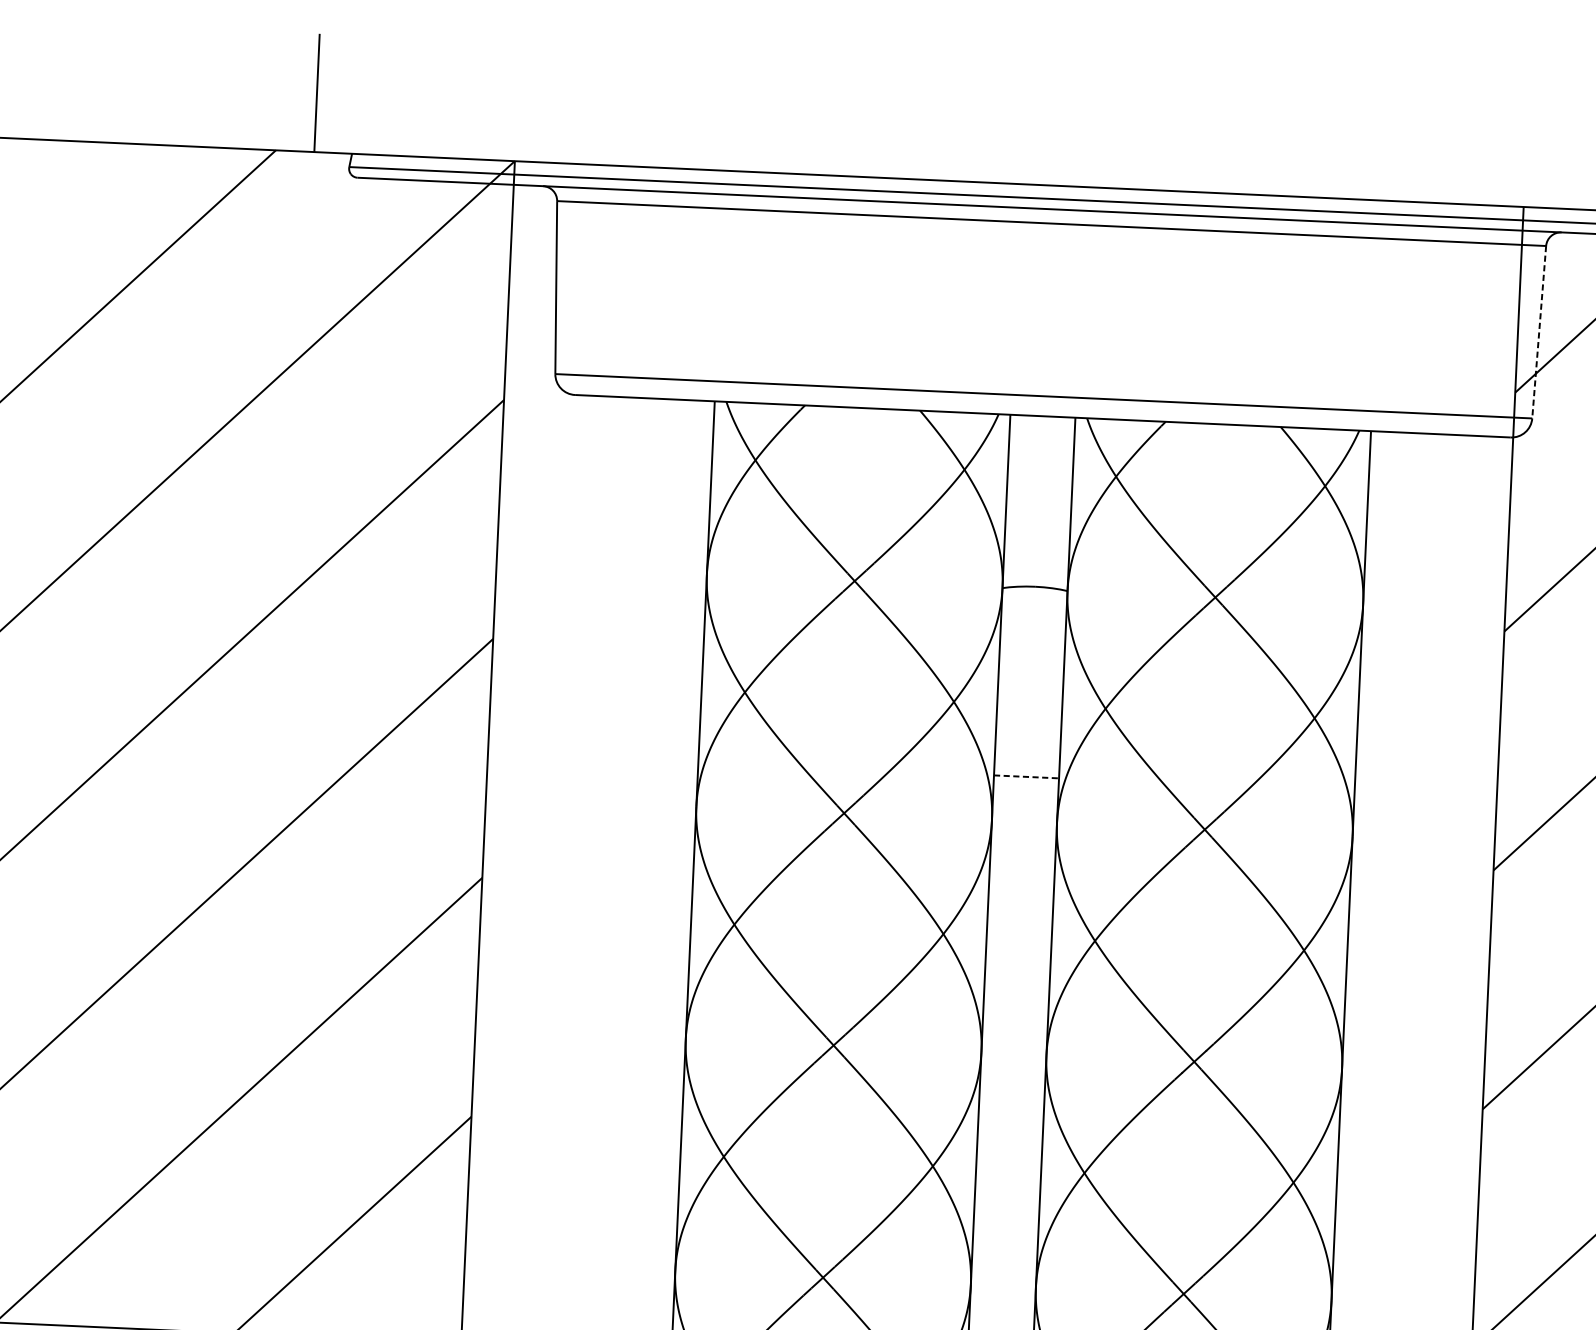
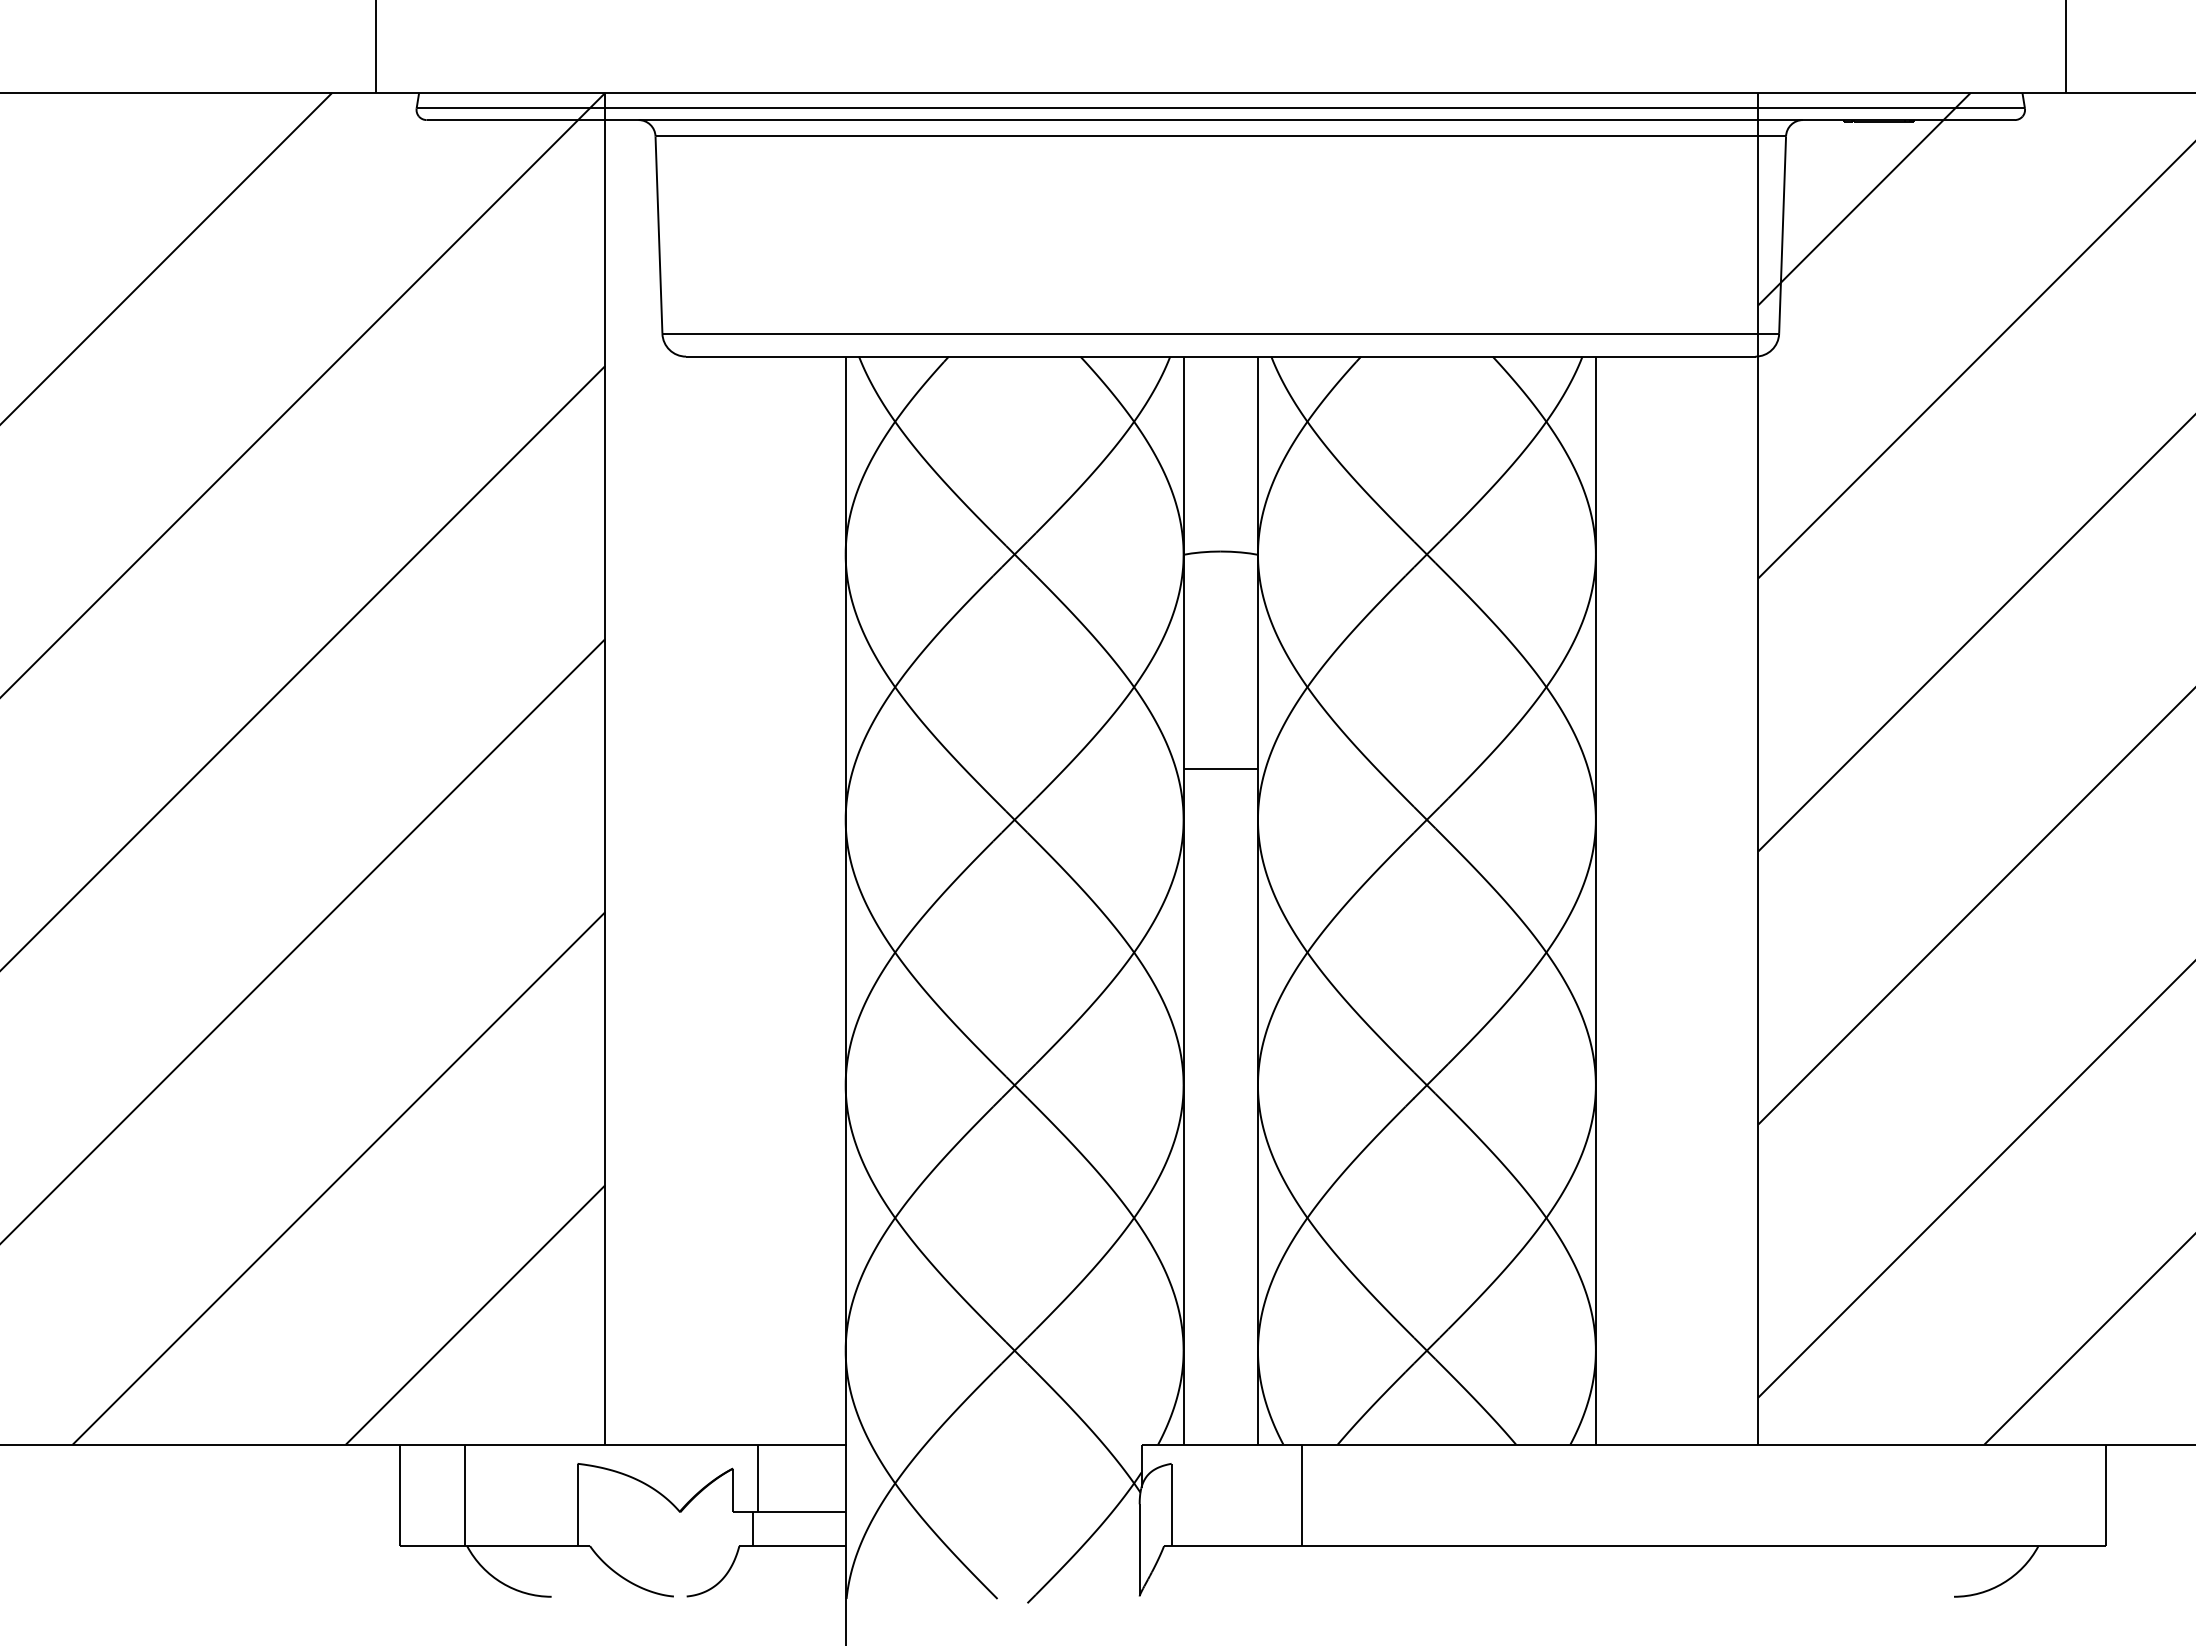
line: (1539, 332) -> (1782, 235), dashed -> solid
line: (1027, 776) -> (1221, 768), dashed -> solid

